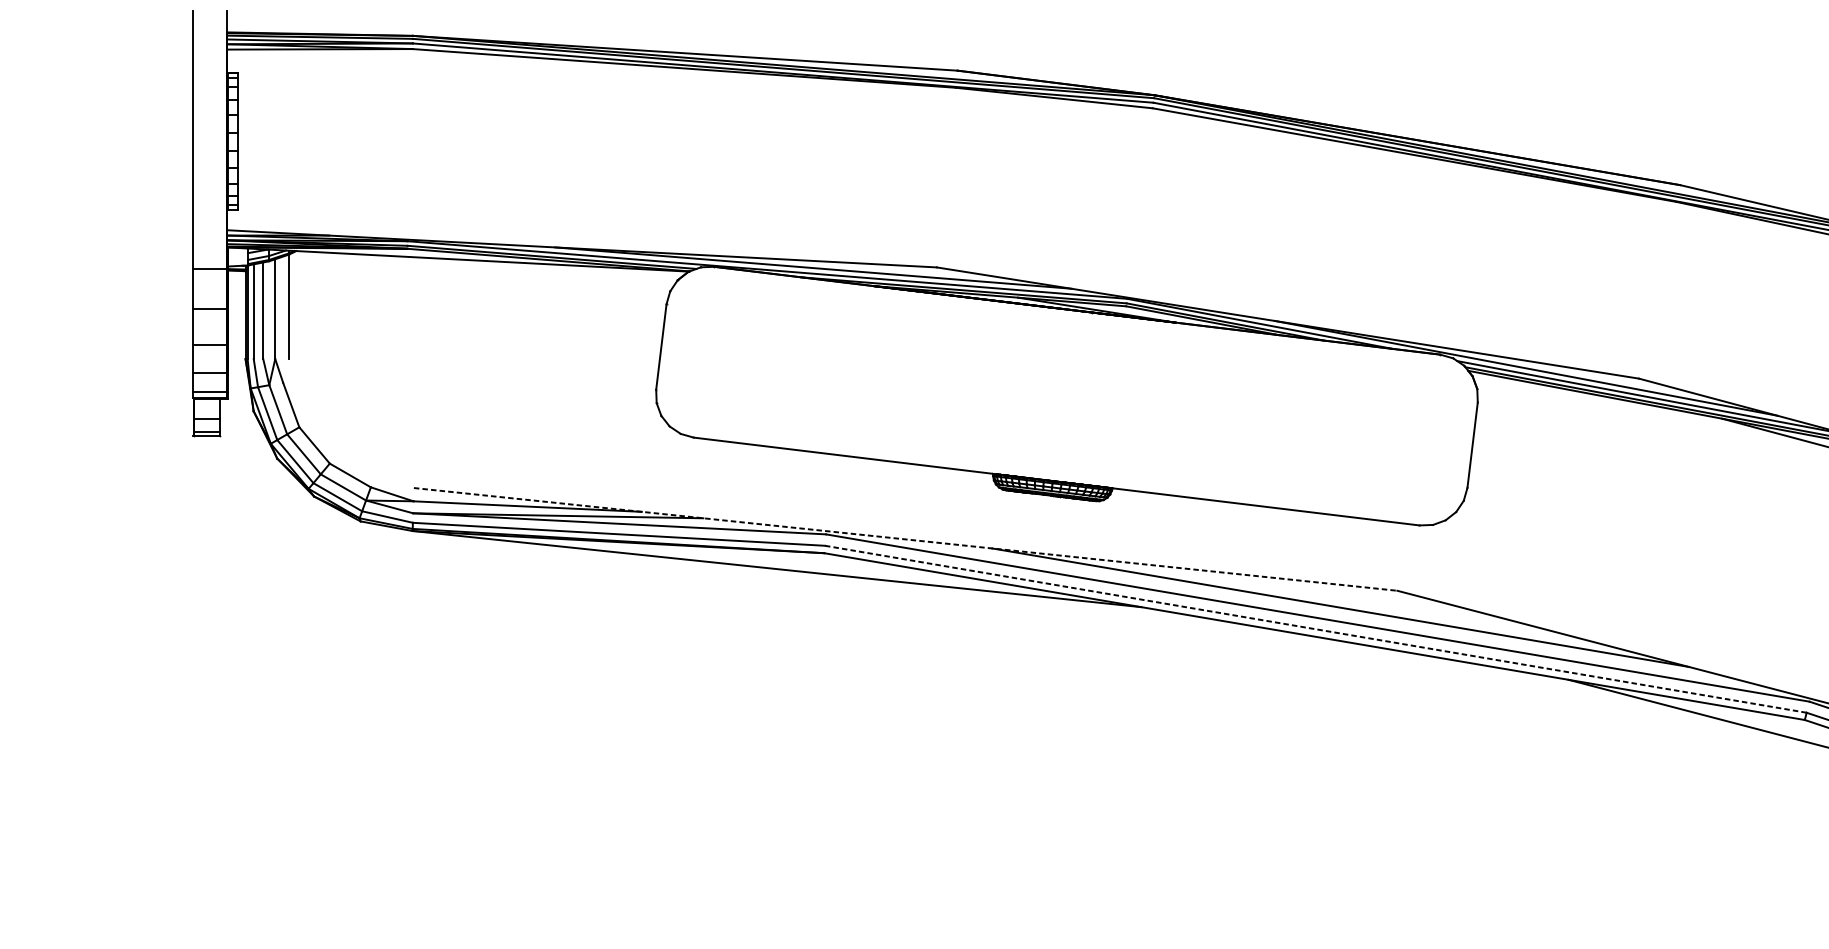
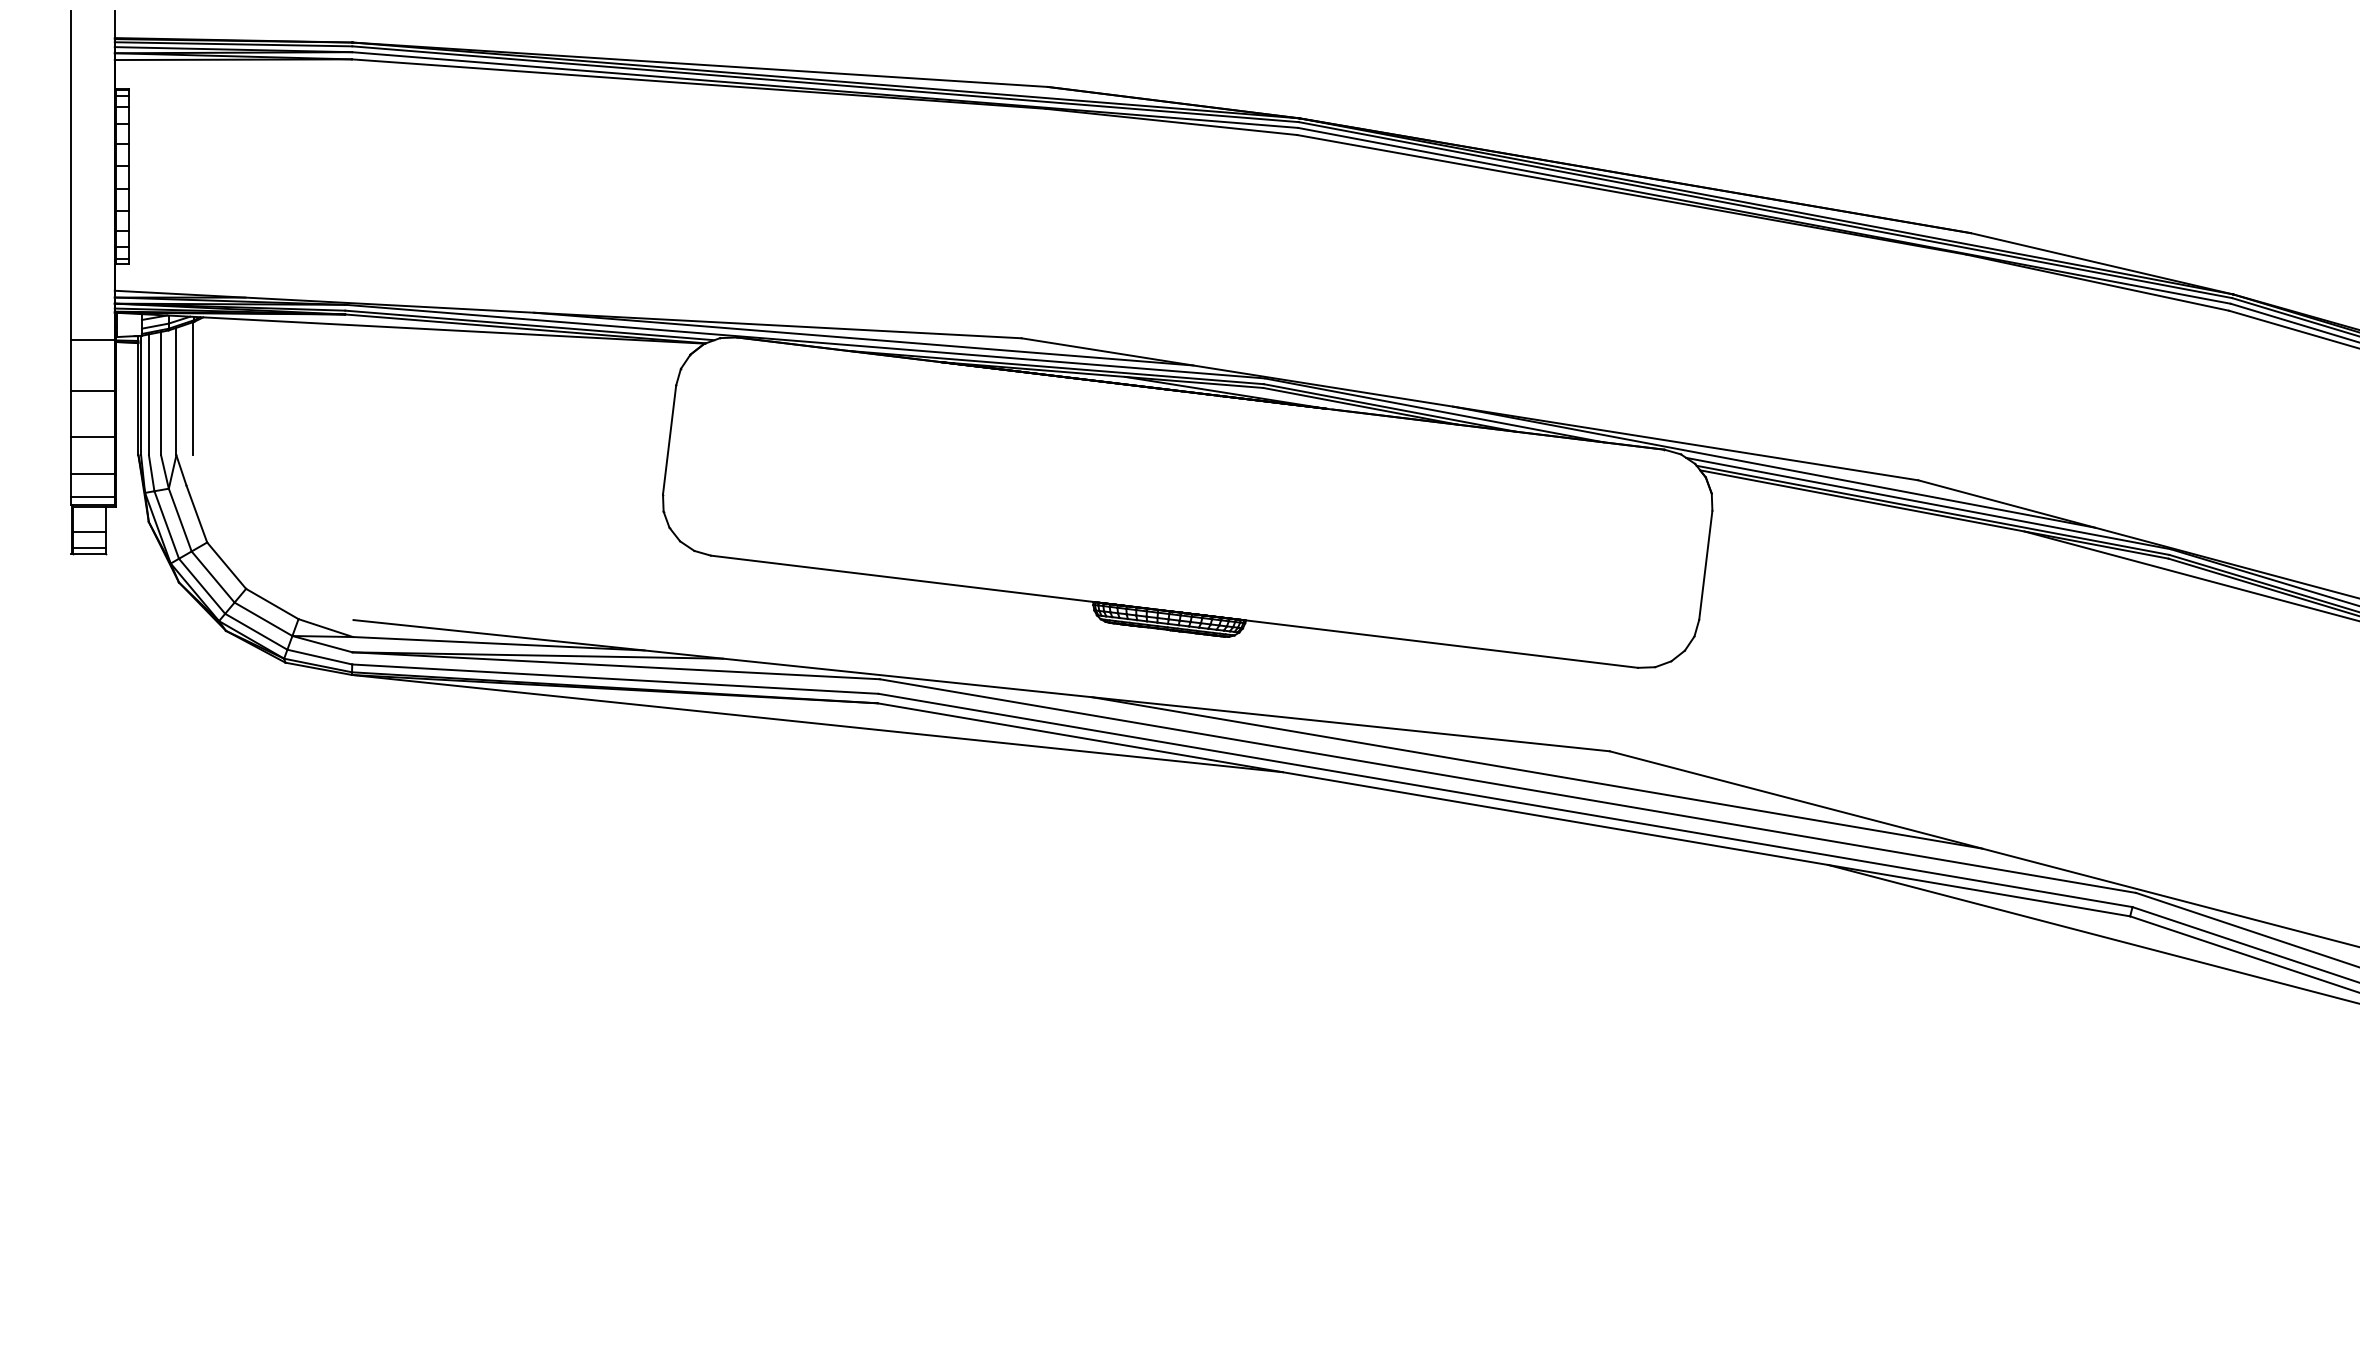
line: (905, 539) -> (981, 685), dashed -> solid
line: (1315, 629) -> (1505, 800), dashed -> solid

